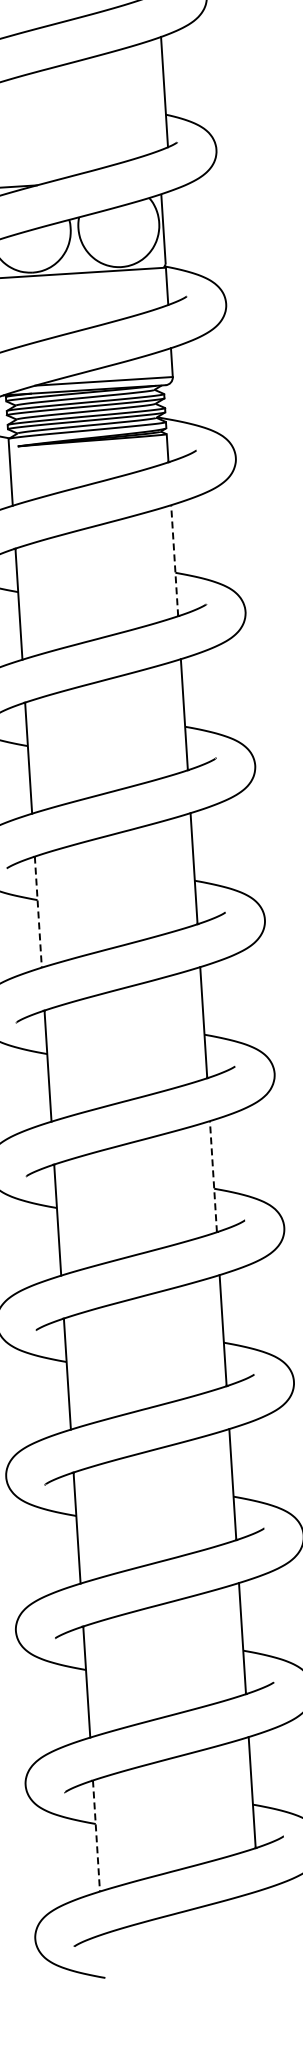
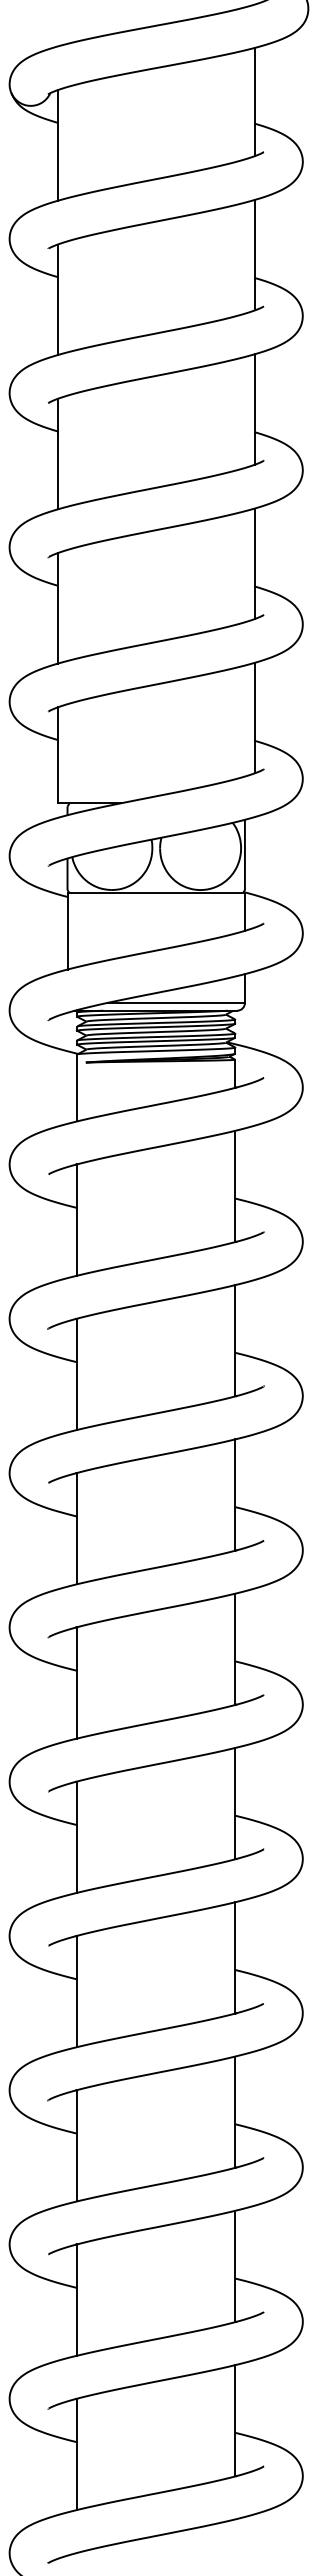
line: (174, 560) -> (235, 1186), dashed -> solid
line: (38, 912) -> (77, 1528), dashed -> solid
line: (213, 1176) -> (235, 1803), dashed -> solid
line: (96, 1836) -> (77, 2454), dashed -> solid

